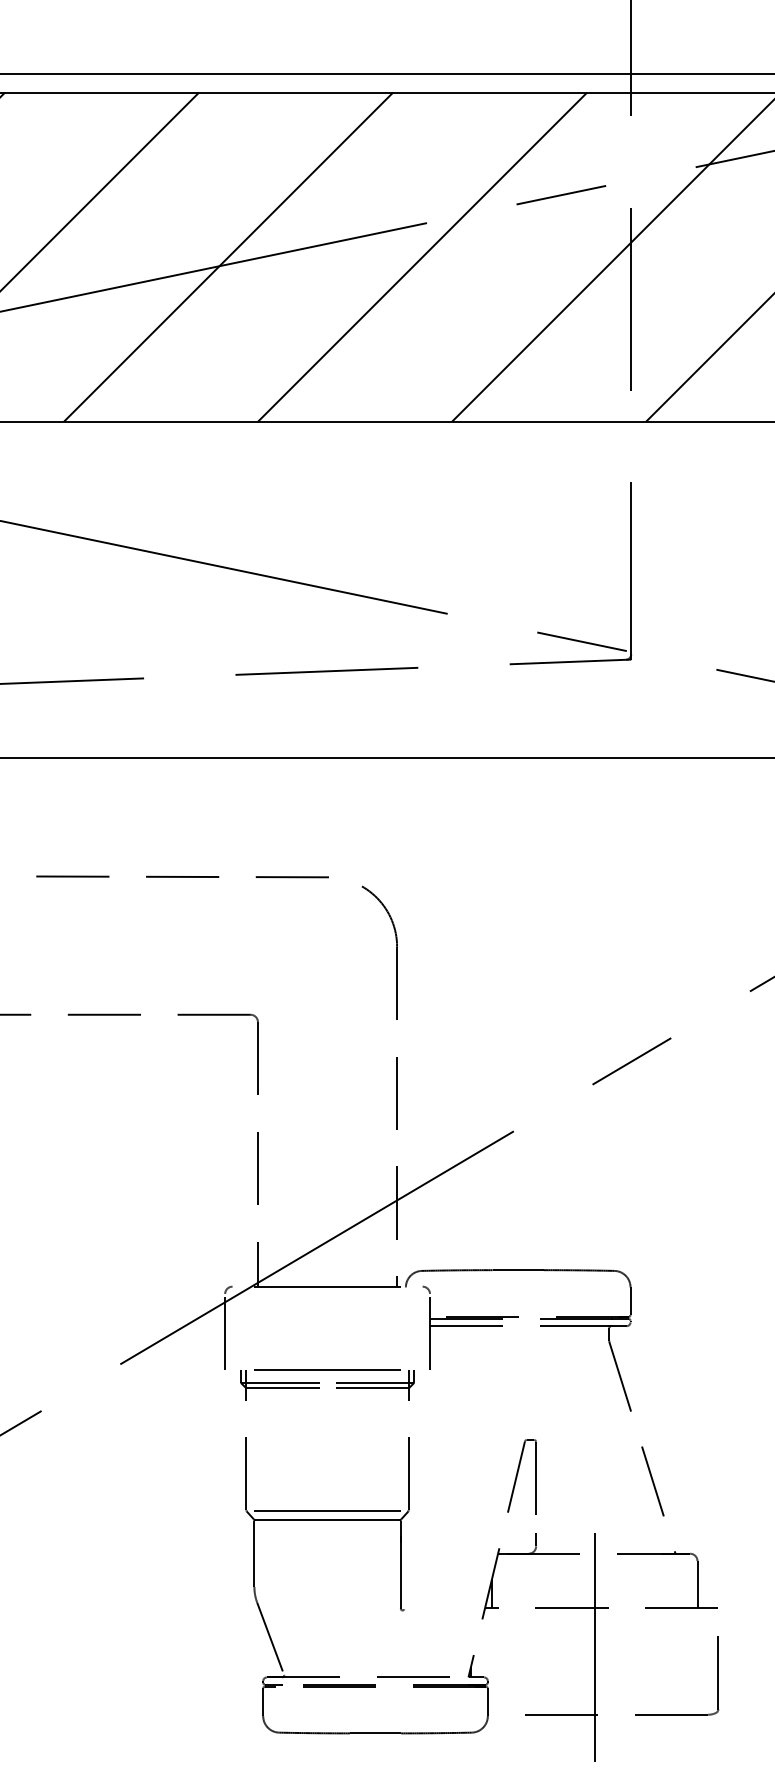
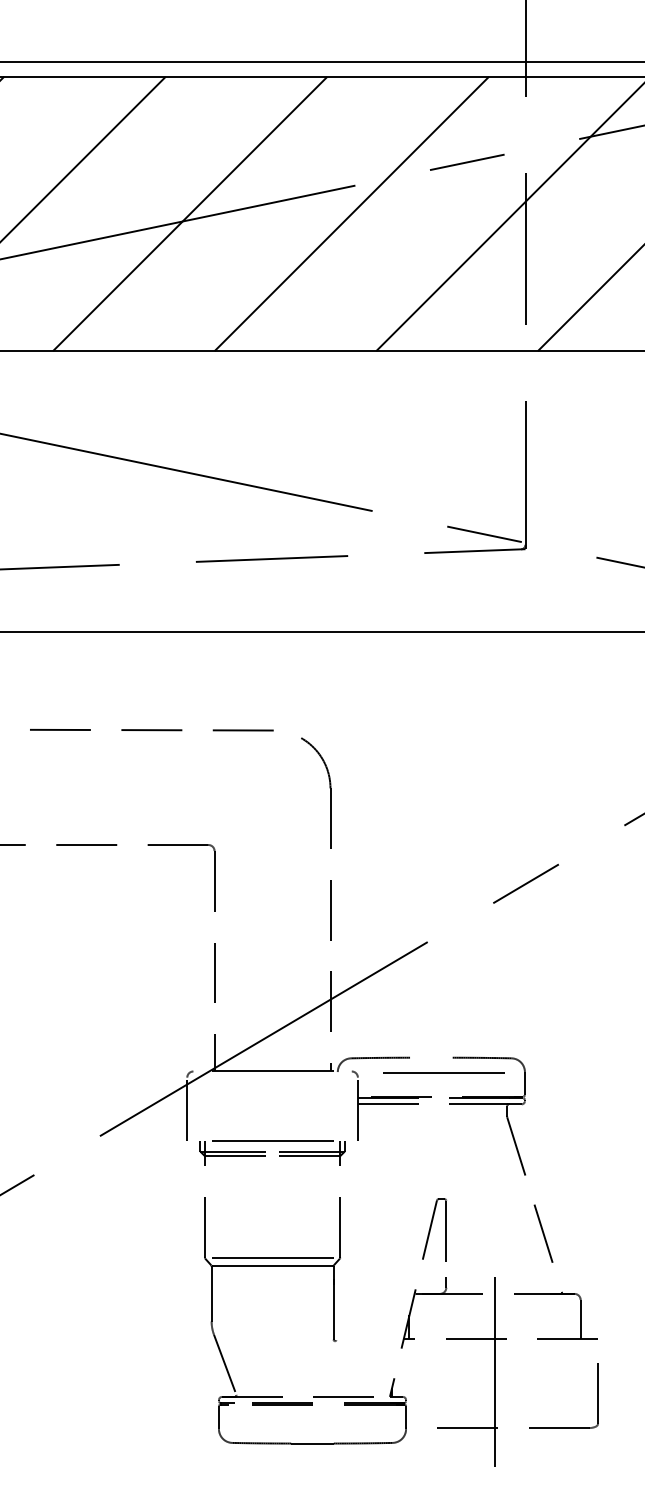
line: (517, 1270) -> (430, 1058), removed
line: (533, 1287) -> (444, 1072), added

